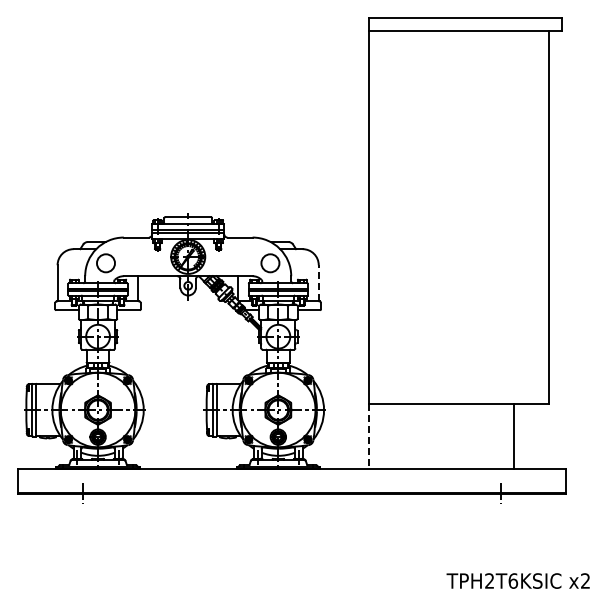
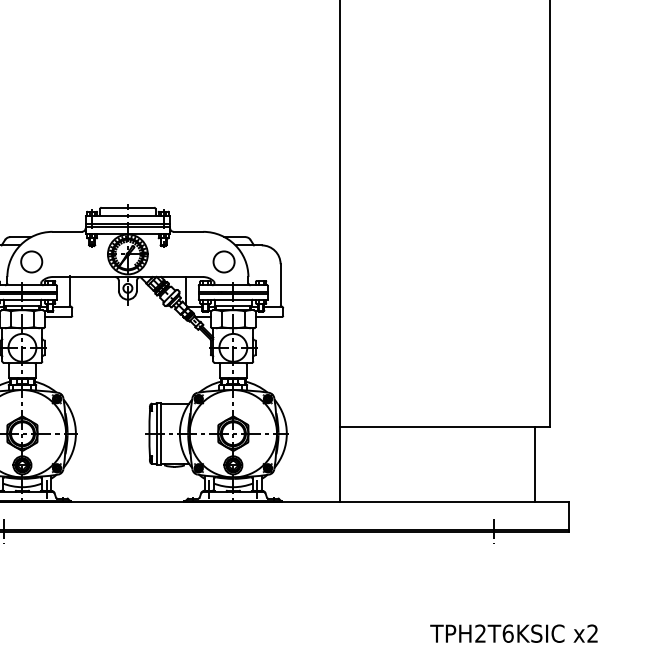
line: (318, 282) -> (280, 284), dashed -> solid
line: (513, 436) -> (535, 464), moved
line: (369, 437) -> (339, 465), dashed -> solid

